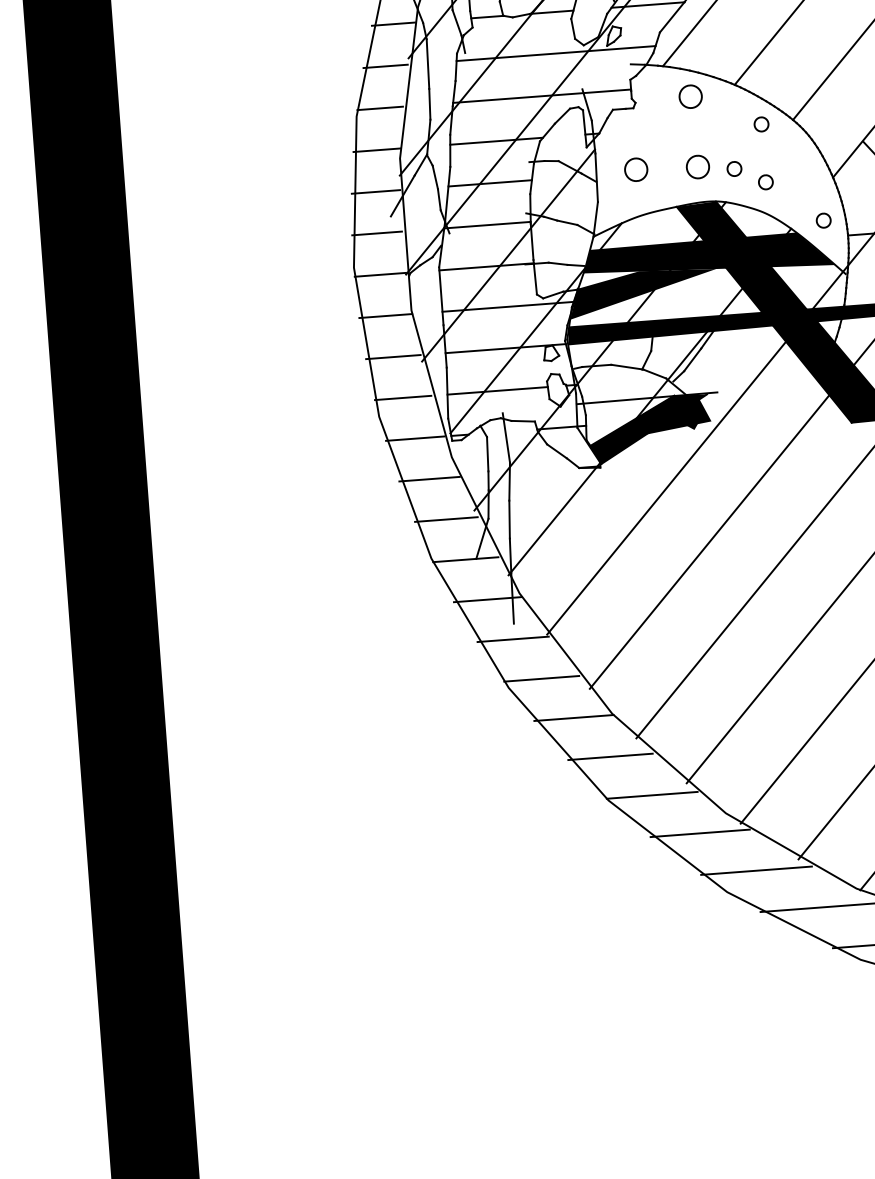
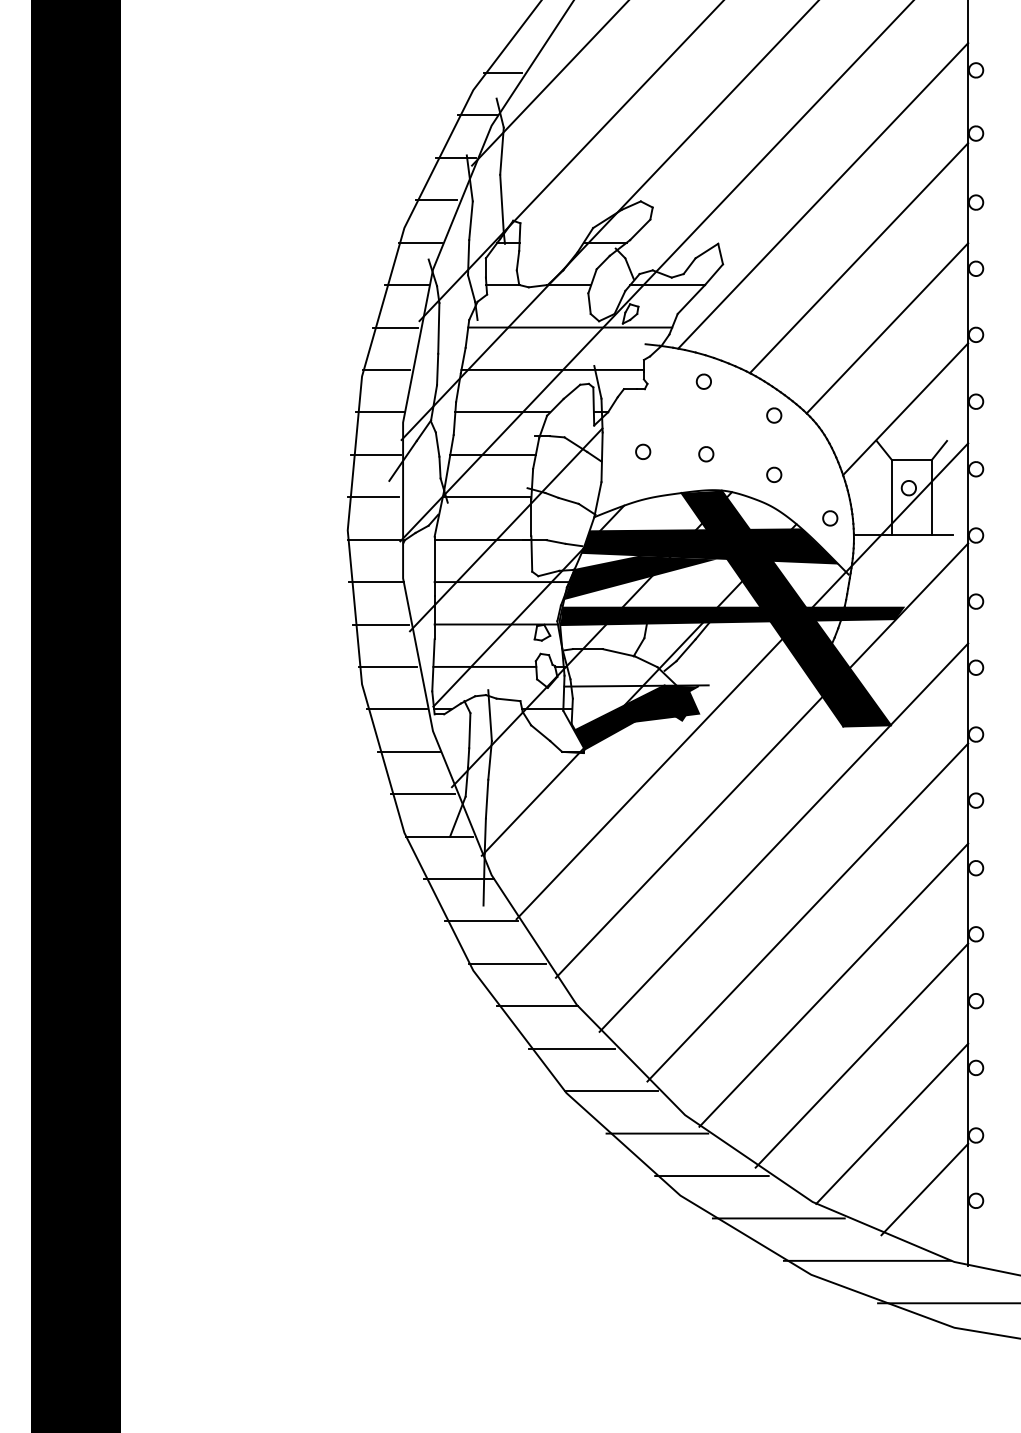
part: (690, 96) -> (703, 381), size x0.62
part: (698, 167) -> (706, 454), size x0.62
part: (734, 168) -> (743, 458), removed
part: (636, 169) -> (643, 451), size x0.62

